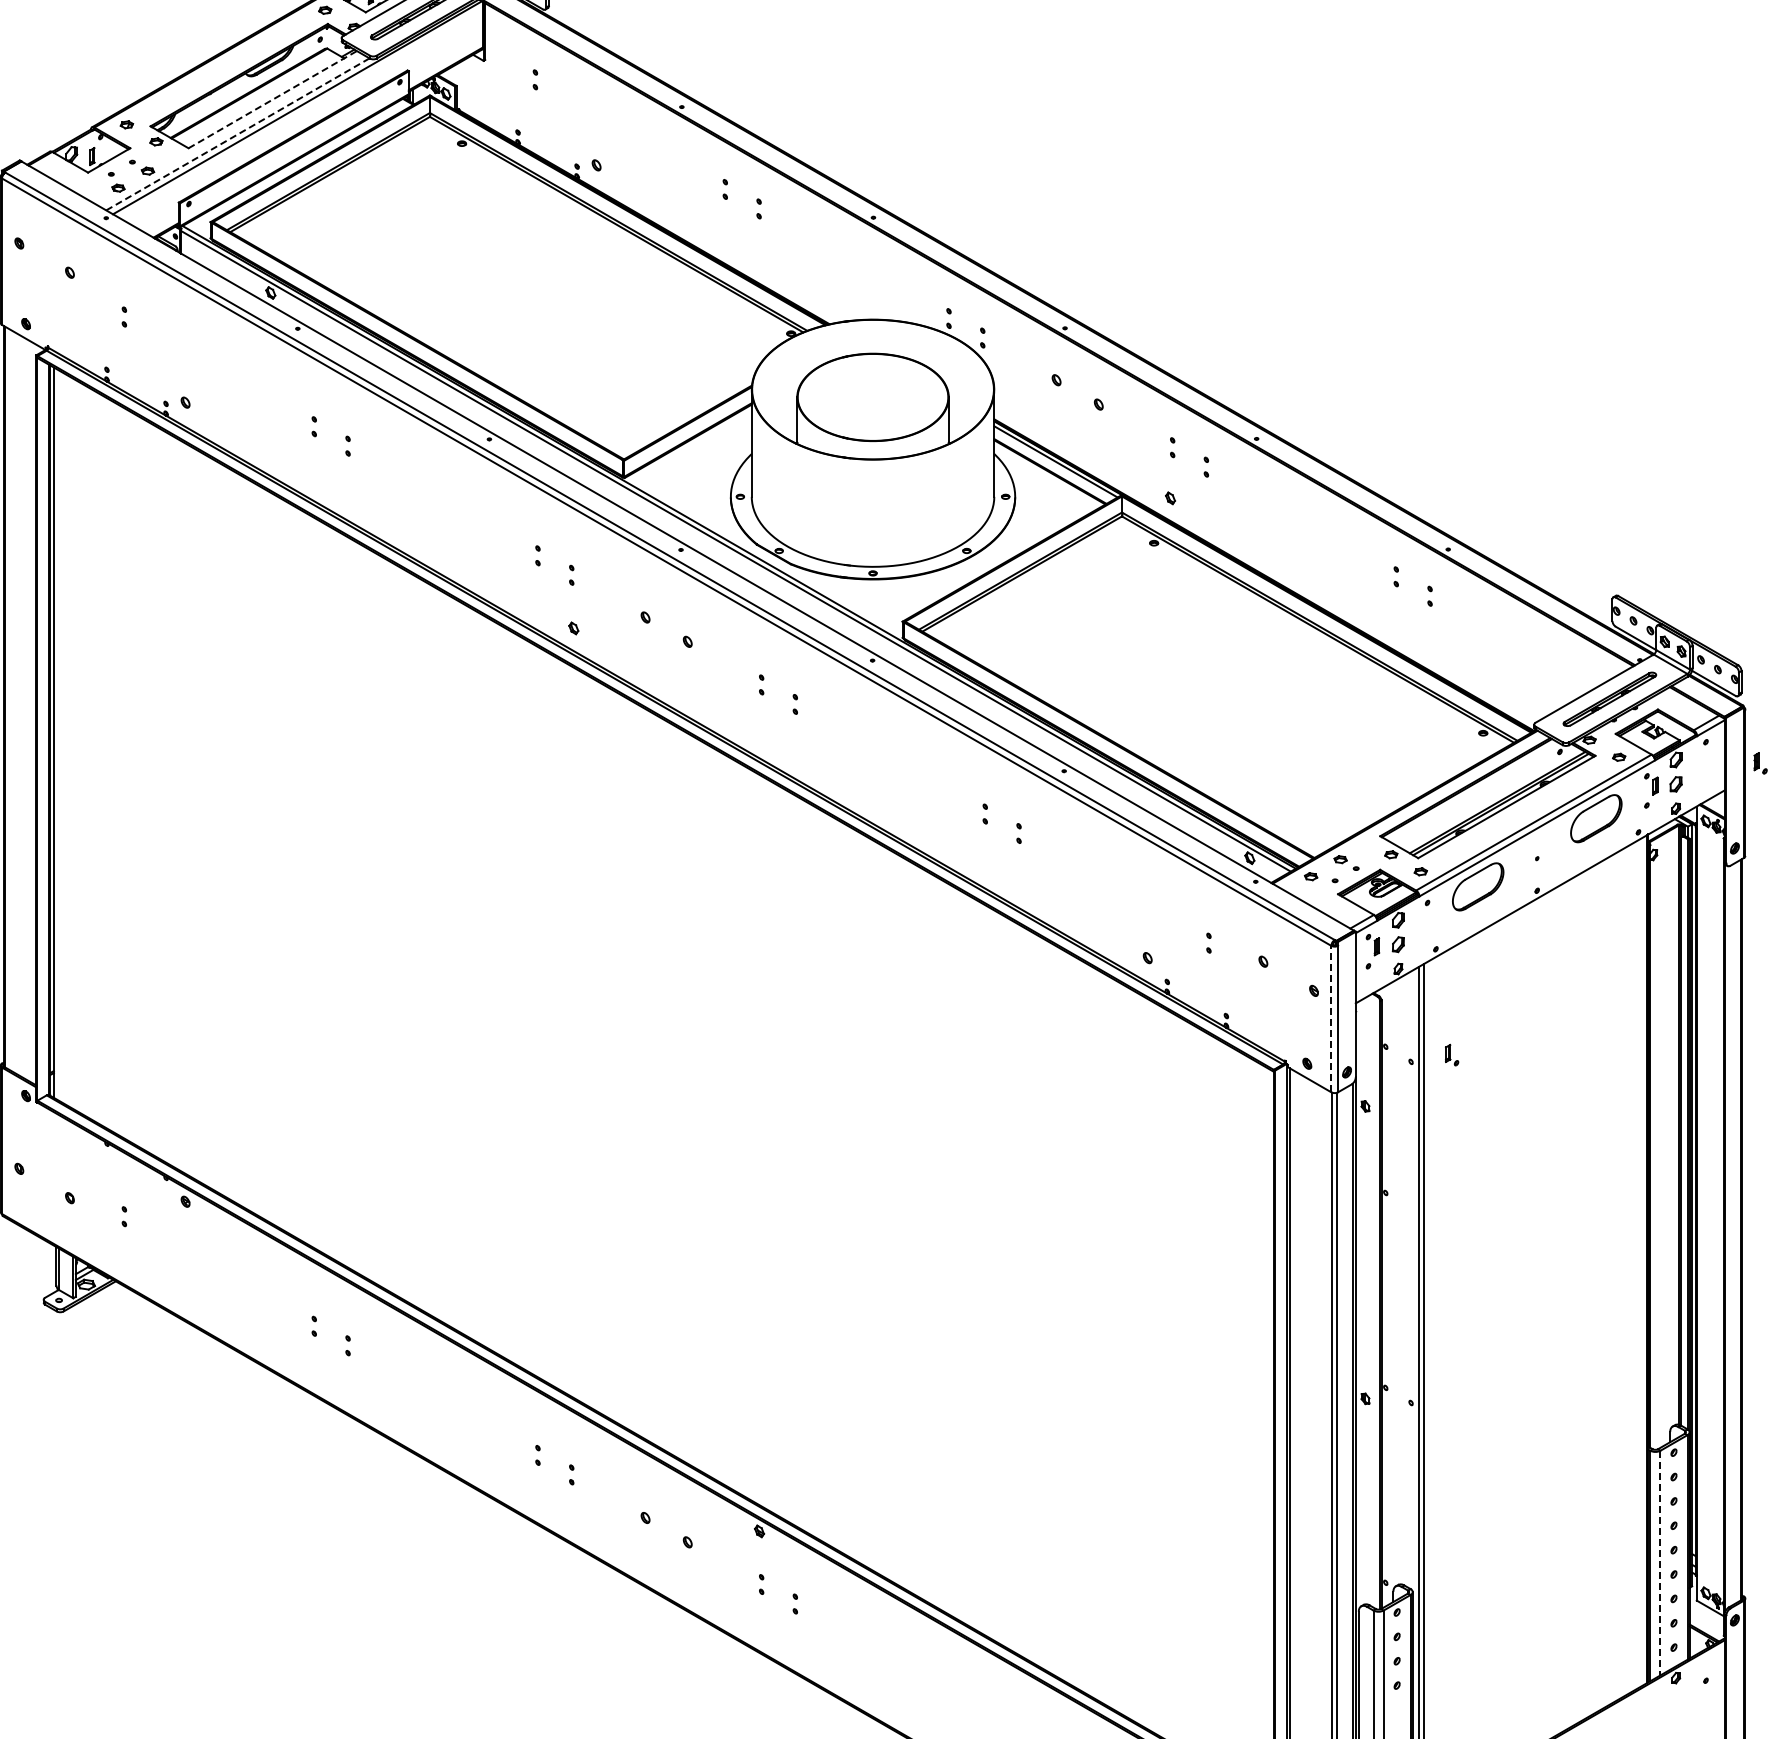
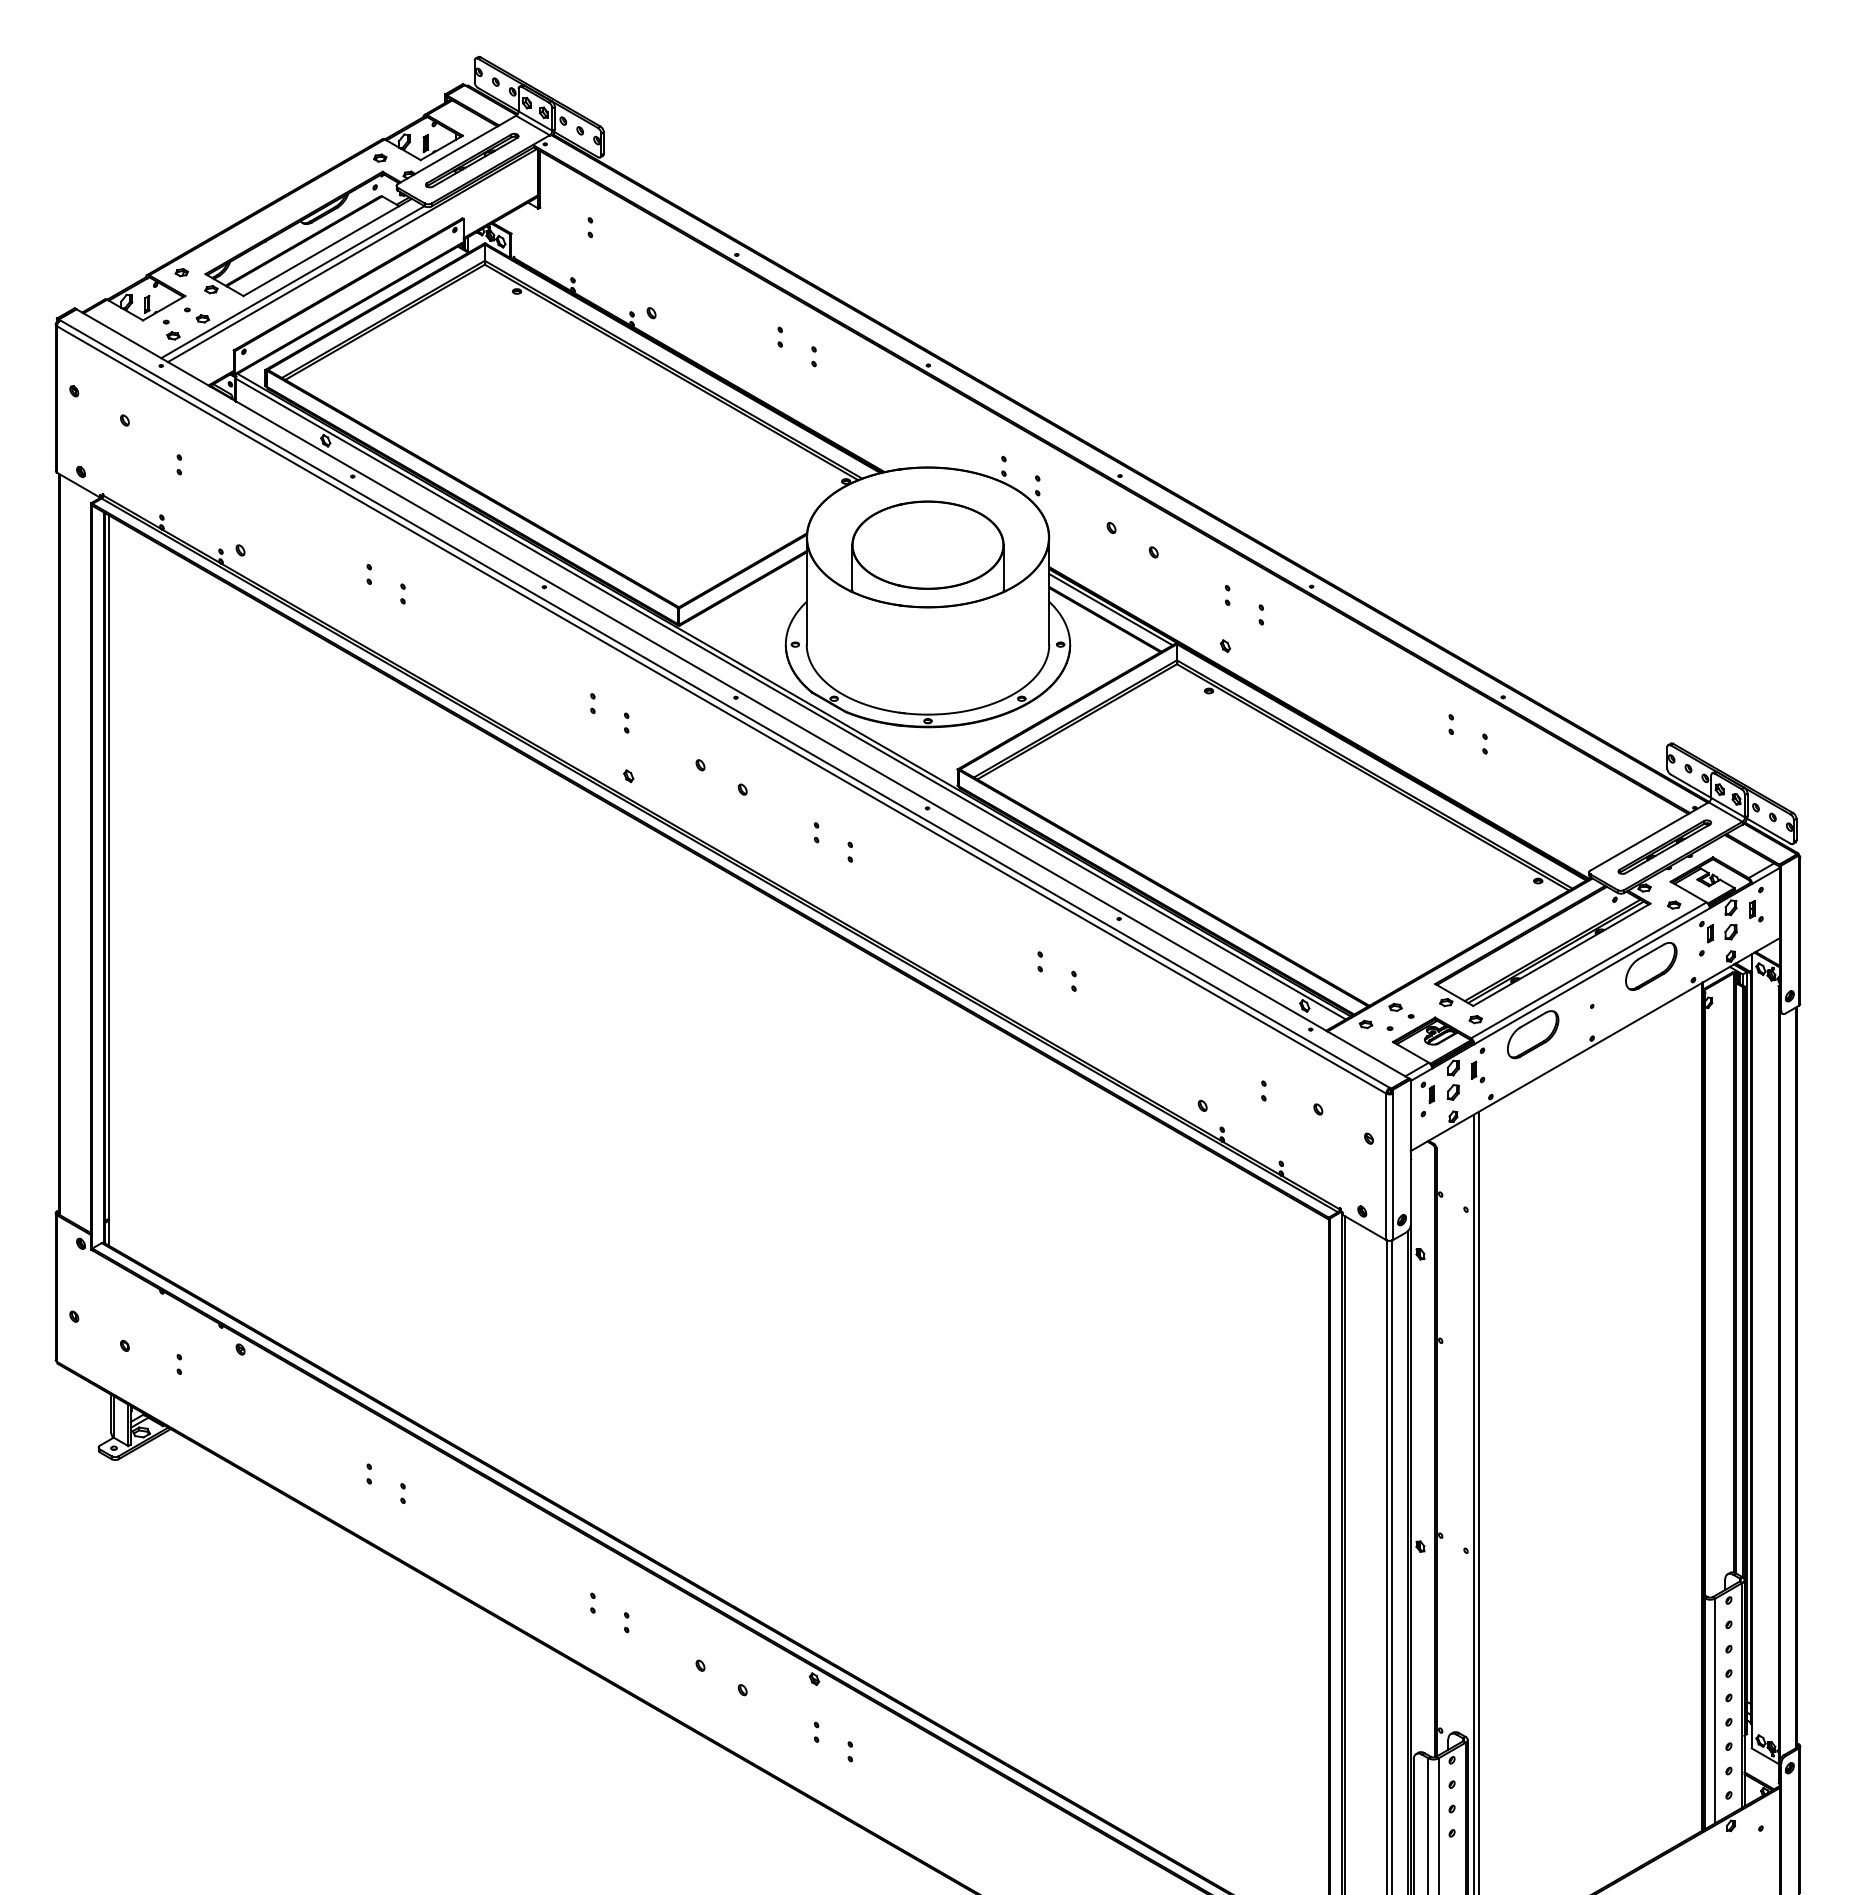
line: (273, 99) -> (328, 247), dashed -> solid
line: (238, 133) -> (293, 281), dashed -> solid
part: (1760, 763) -> (1756, 911), moved
line: (1331, 1018) -> (1386, 1166), dashed -> solid
part: (1451, 1054) -> (1477, 1071), moved
line: (1660, 1563) -> (1715, 1711), dashed -> solid

